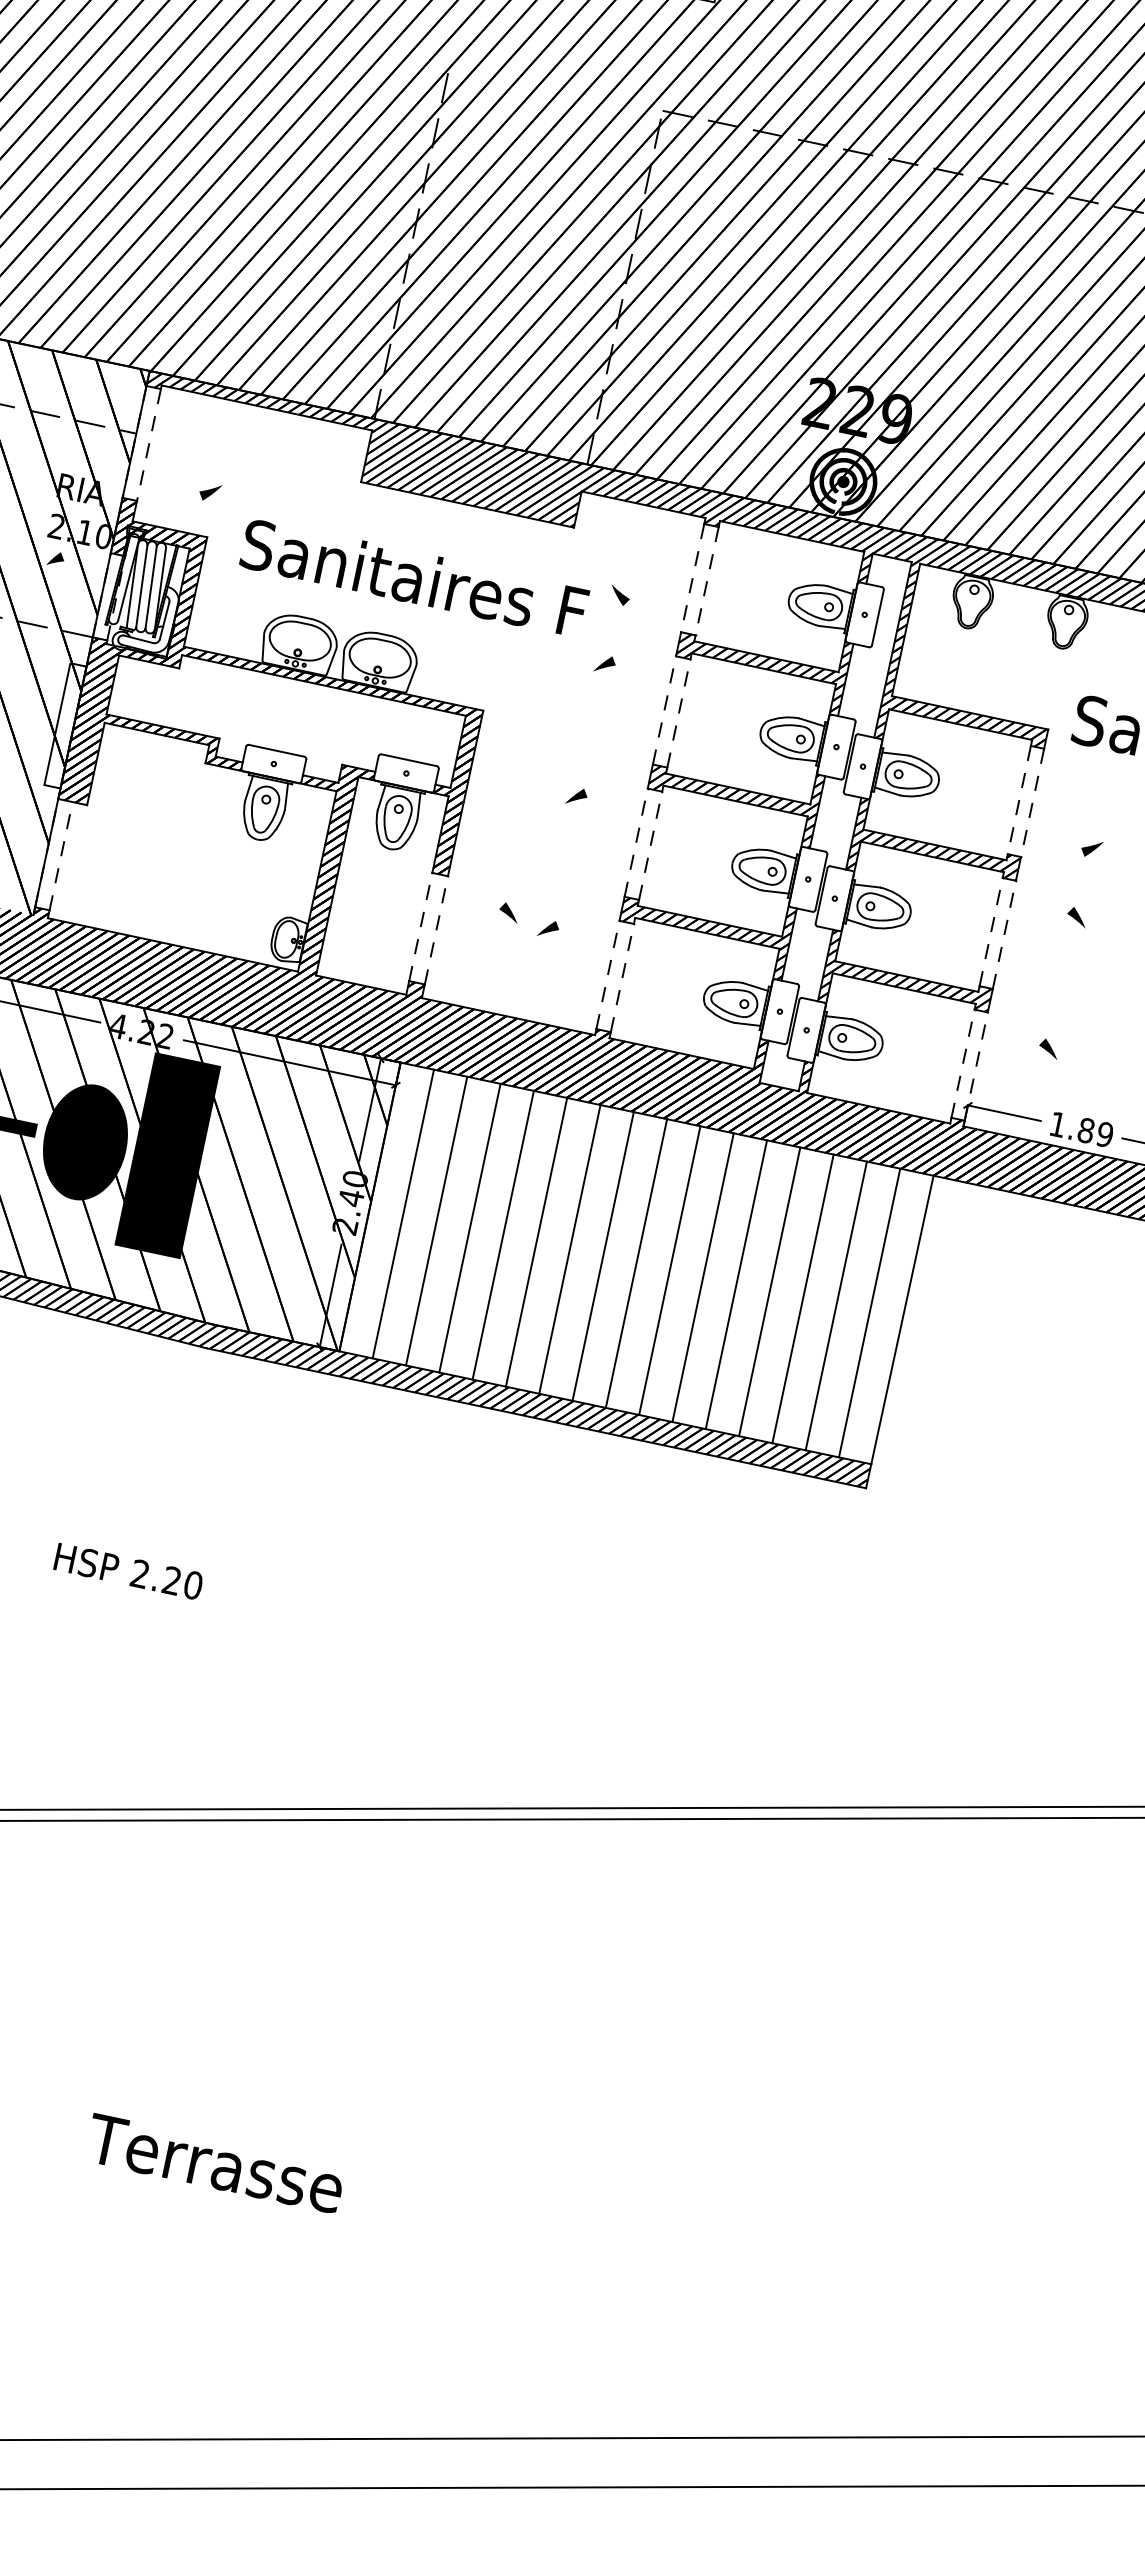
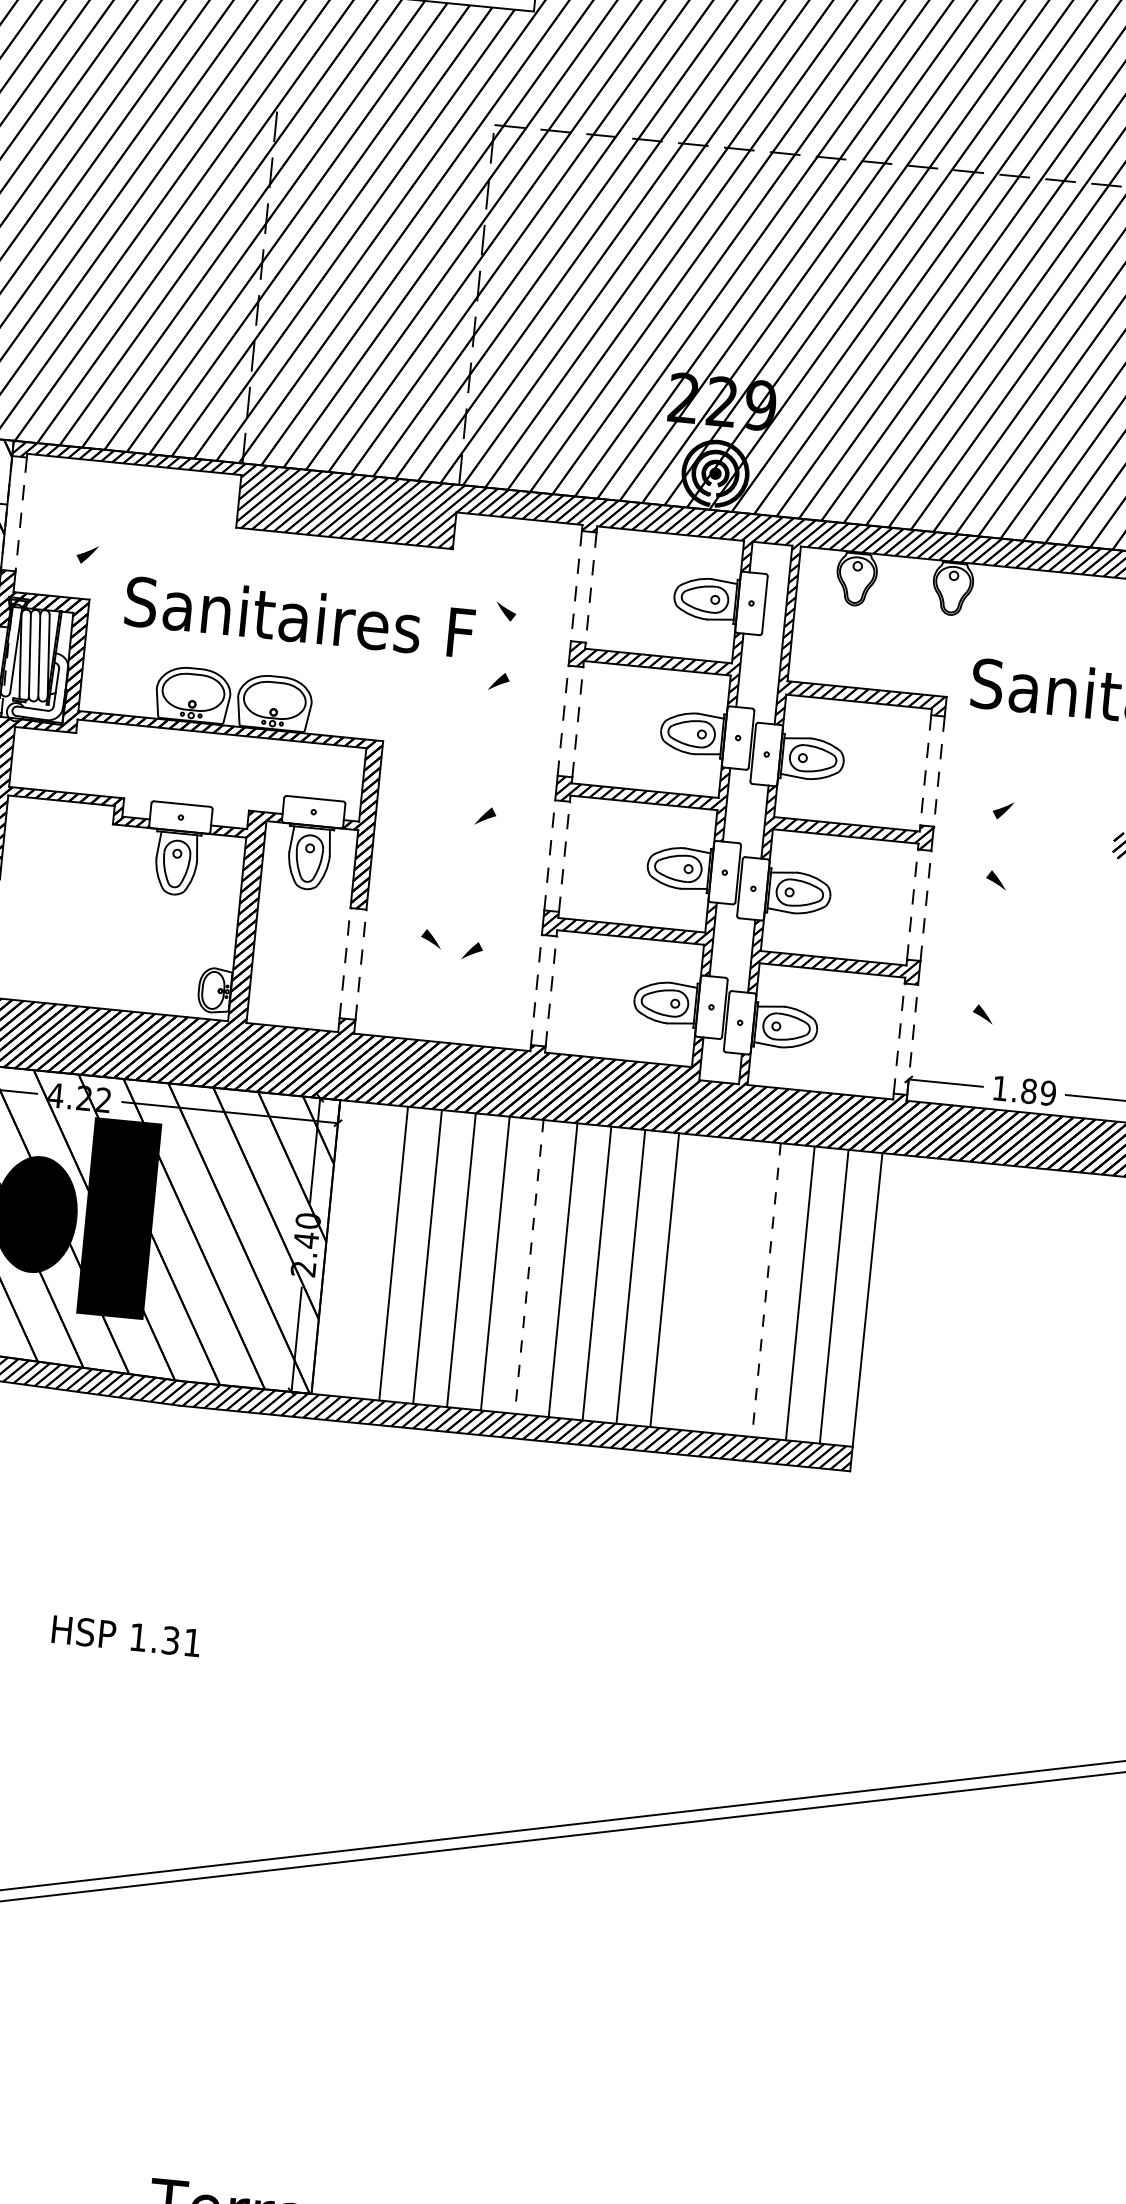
line: (402, 1213) -> (358, 1249), removed
line: (569, 1249) -> (528, 1267), solid -> dashed
line: (736, 1284) -> (698, 1283), removed
line: (769, 1291) -> (732, 1286), removed
line: (803, 1298) -> (766, 1289), solid -> dashed
text: (165, 1579) -> (164, 1640), 2.20 -> 1.31

